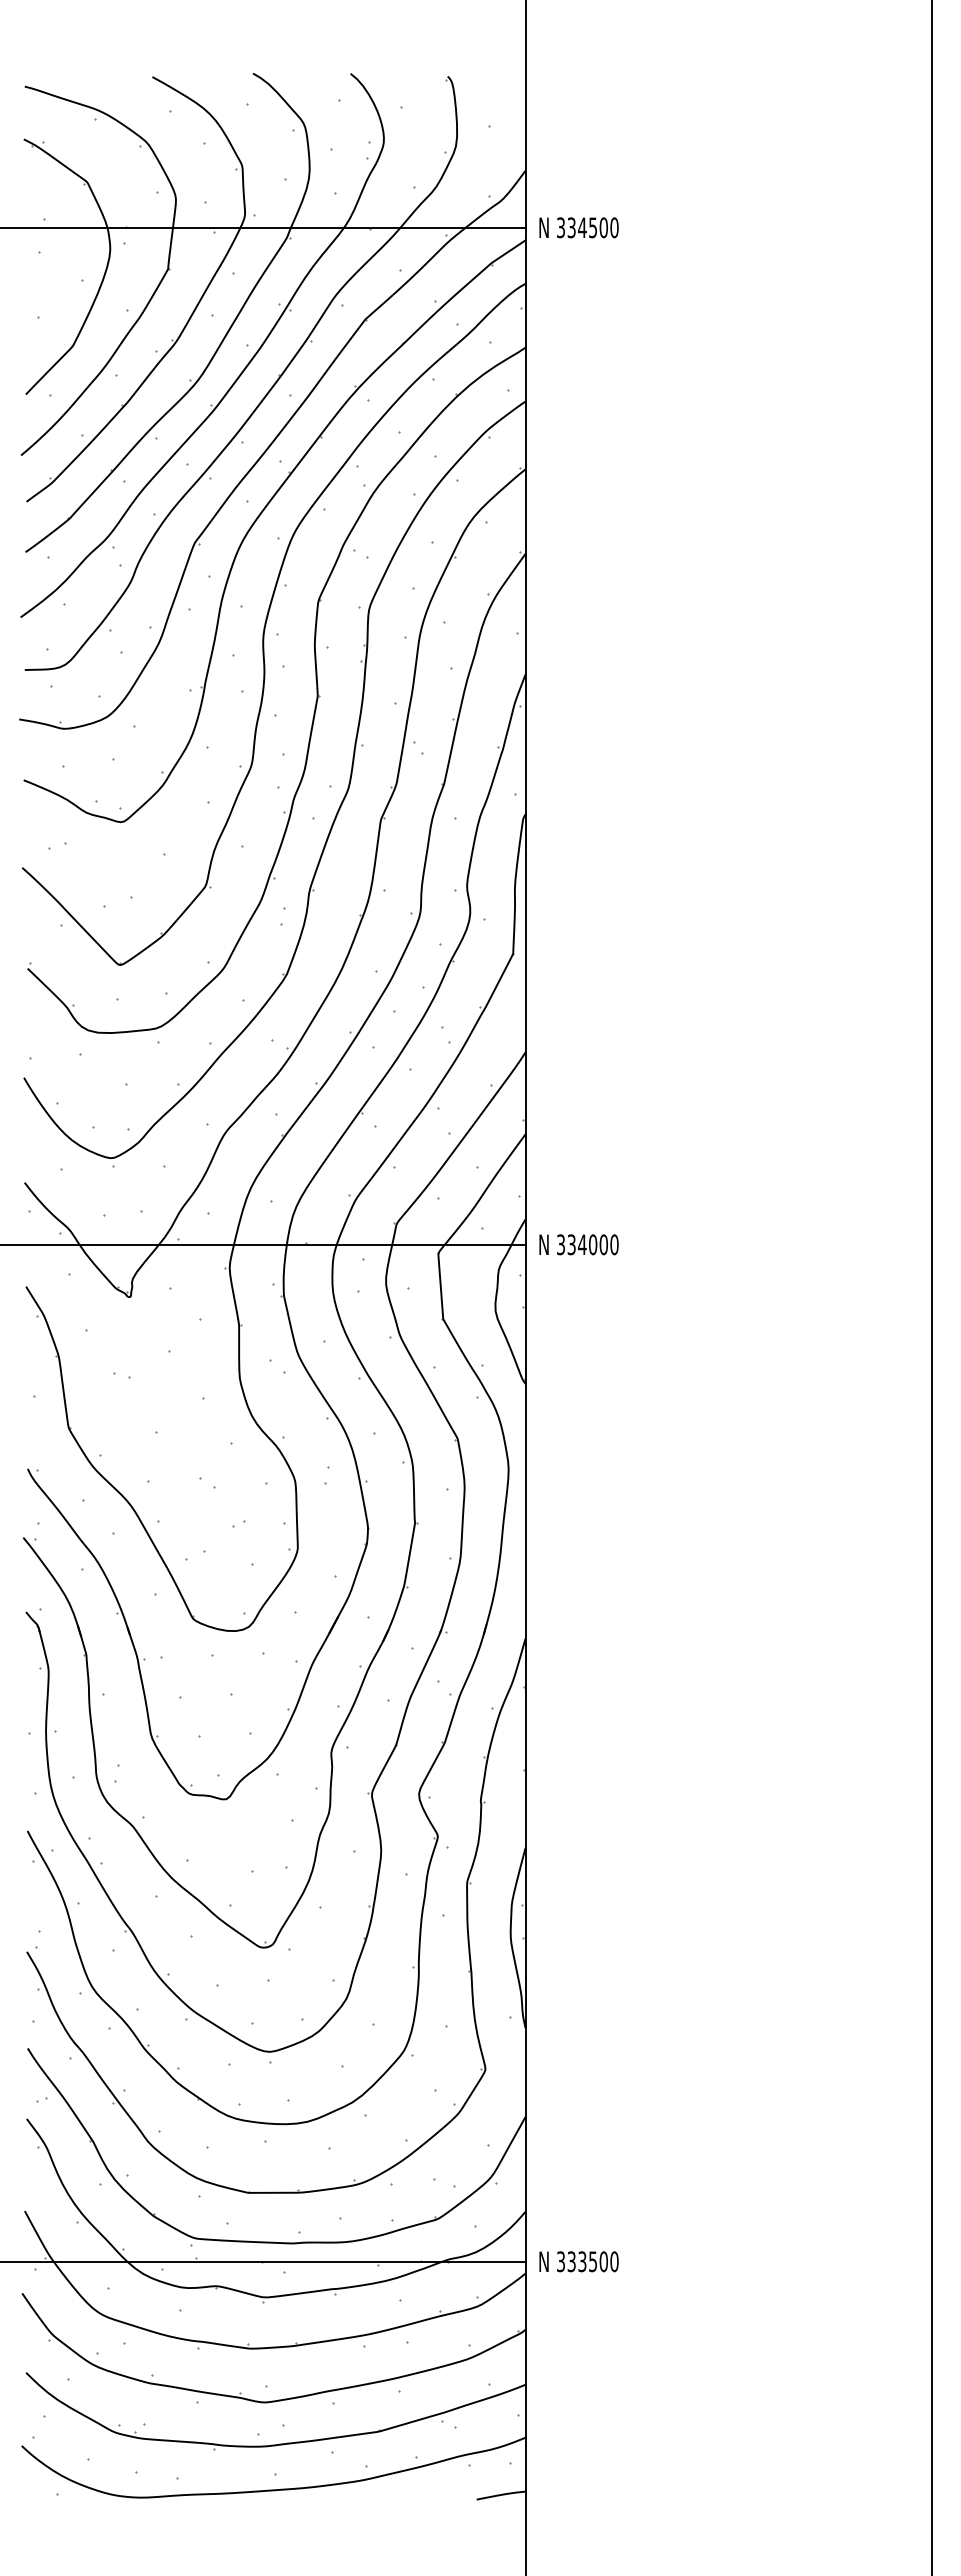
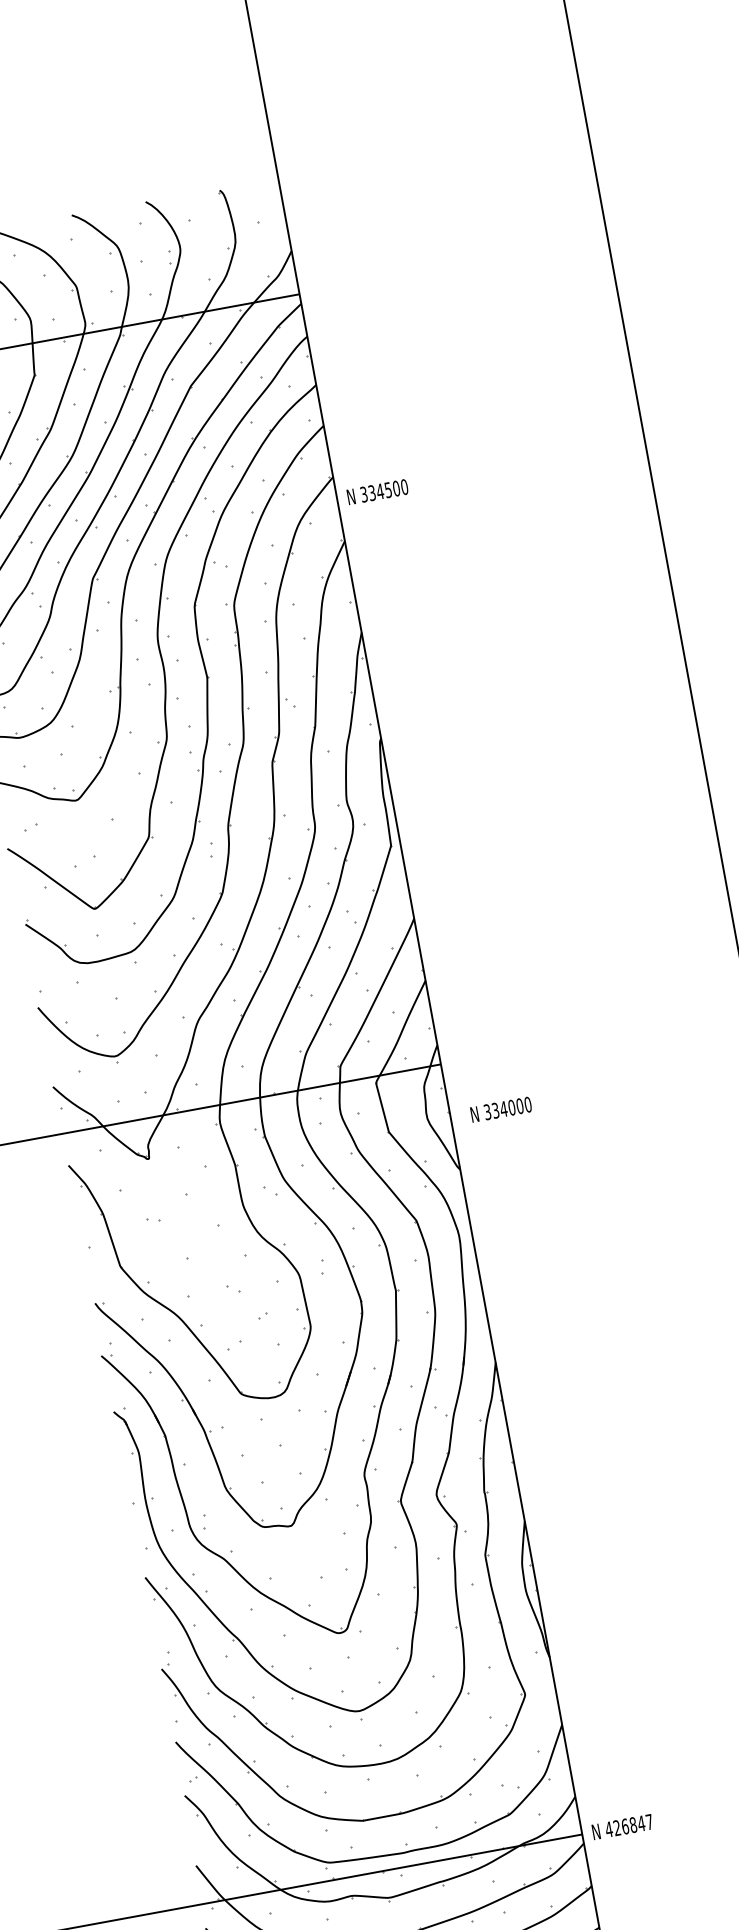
text: (578, 227) -> (377, 491), moved
text: (578, 1244) -> (500, 1109), moved
text: (587, 2261) -> (629, 1825), 333500 -> 426847

